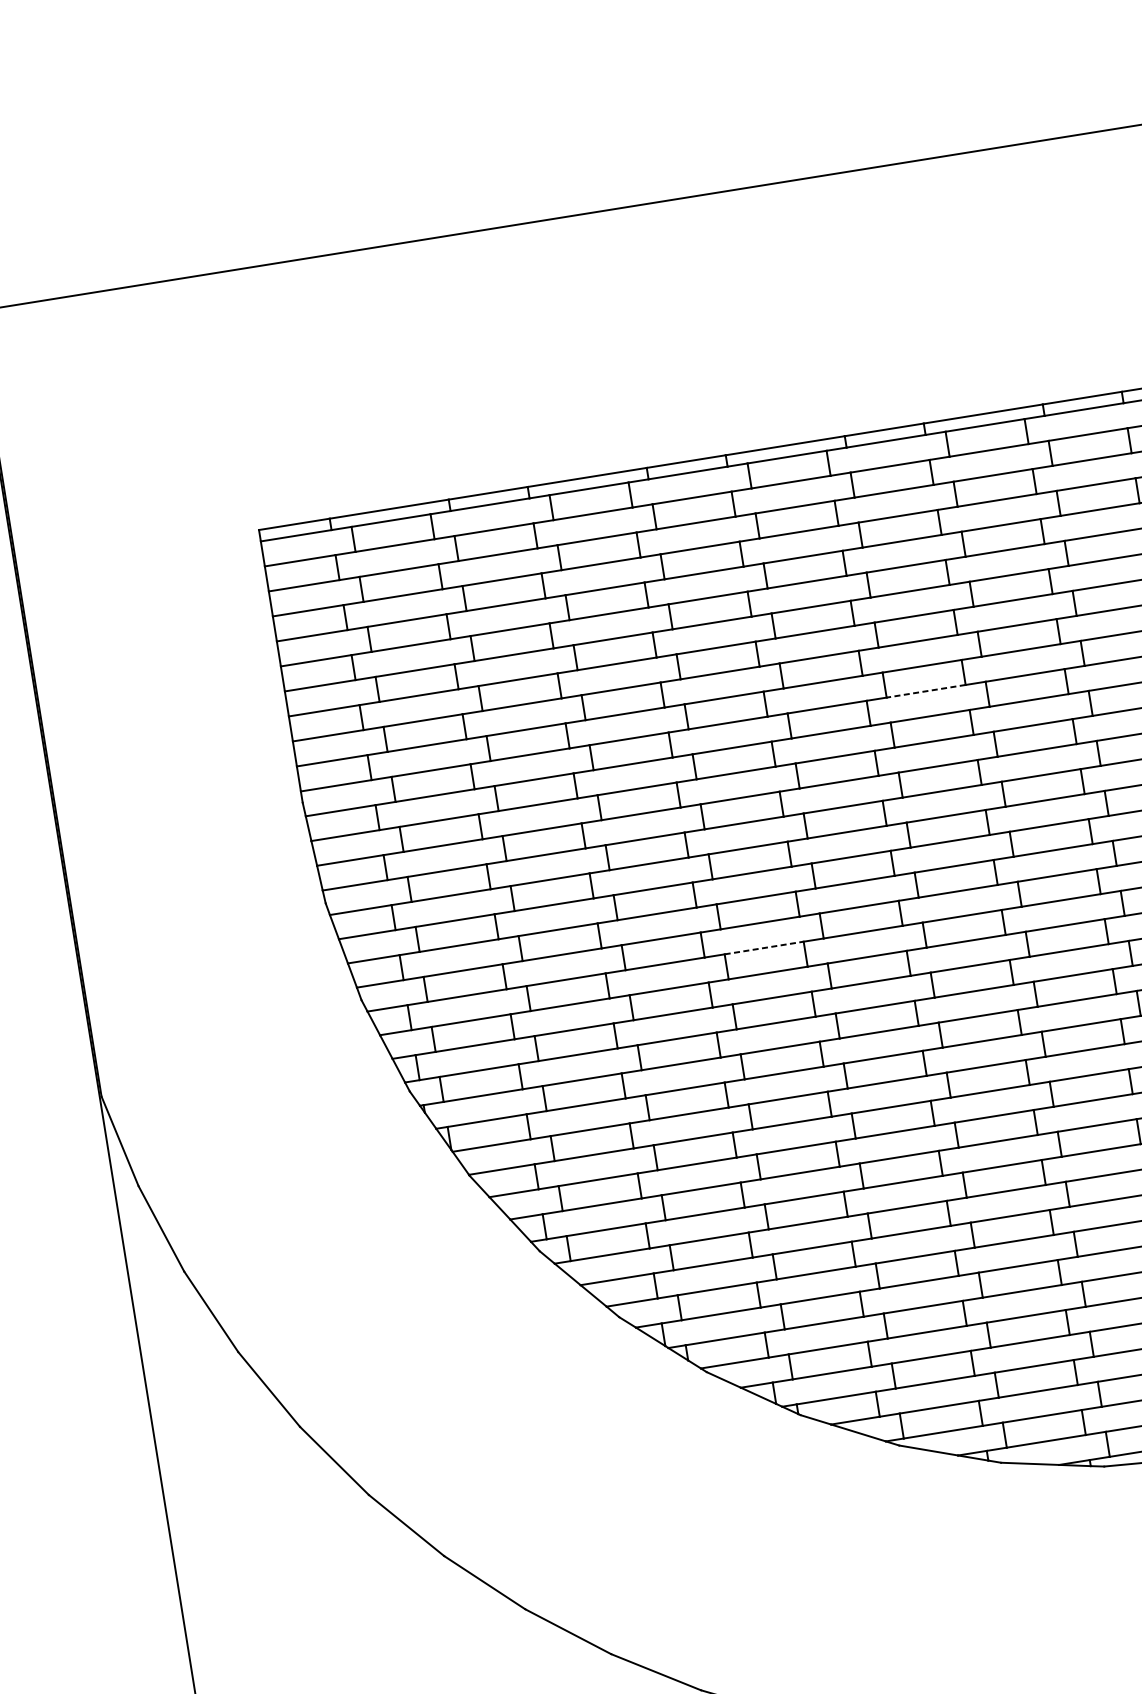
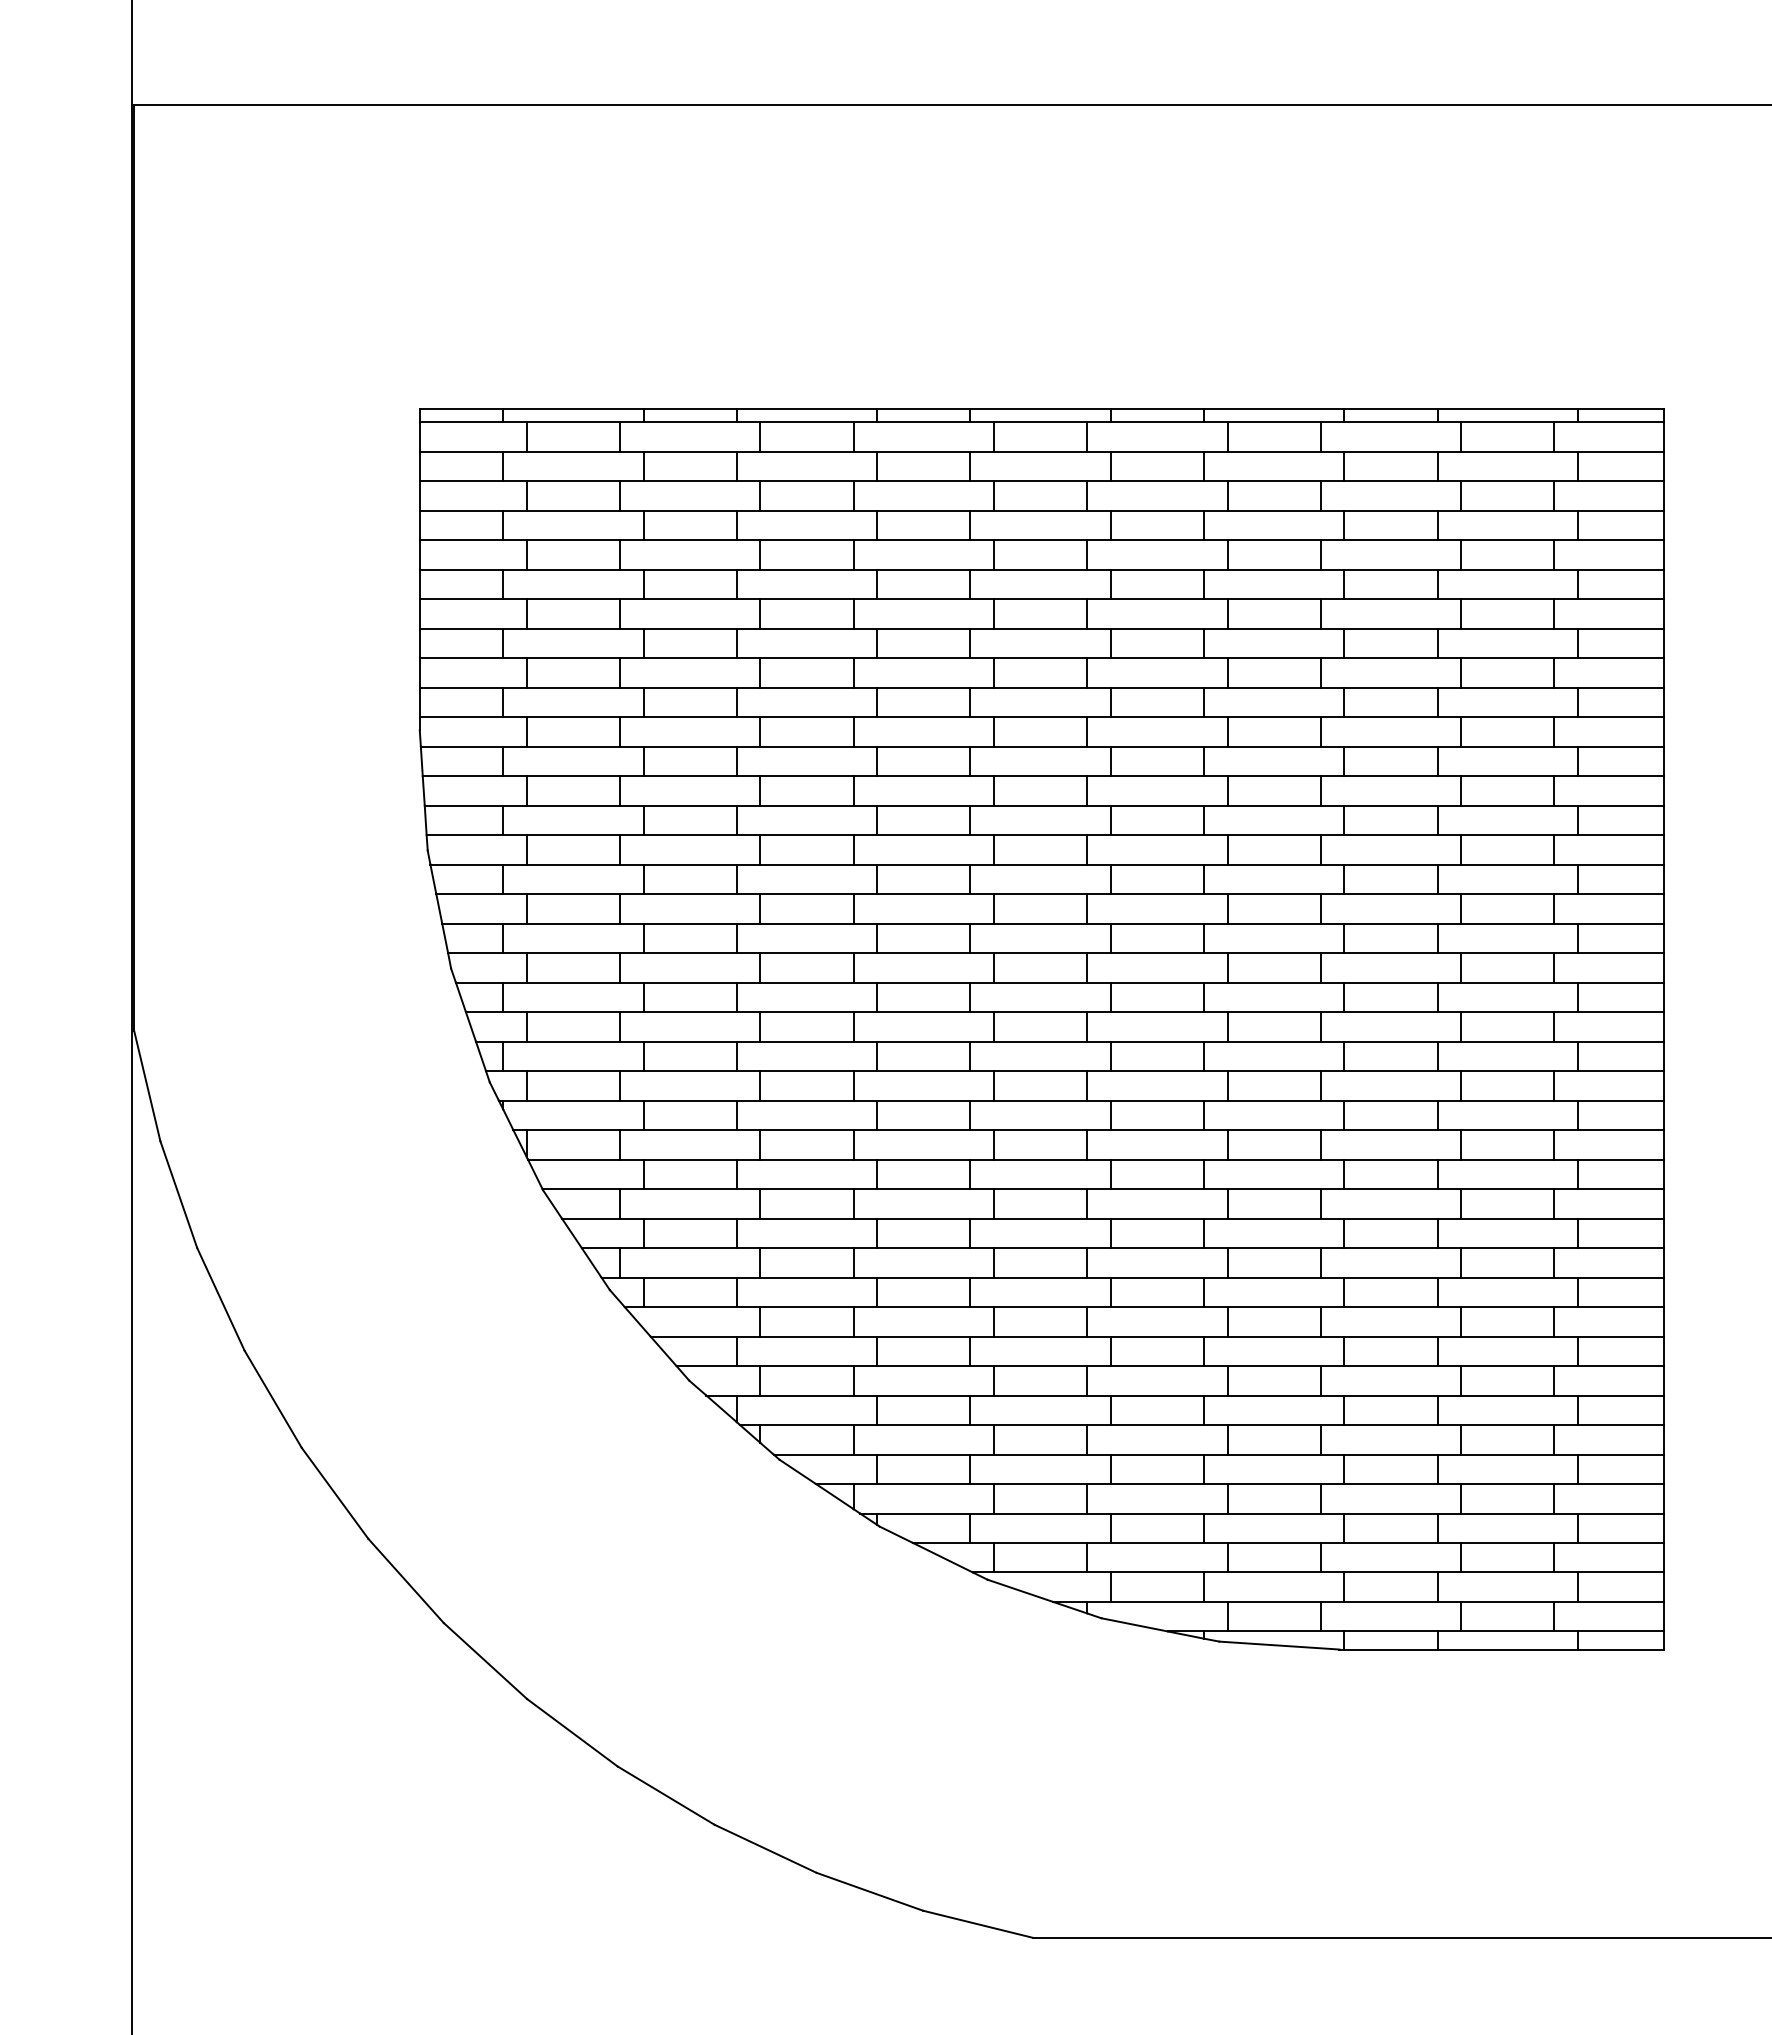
line: (926, 691) -> (1157, 717), dashed -> solid
line: (763, 947) -> (923, 982), dashed -> solid

